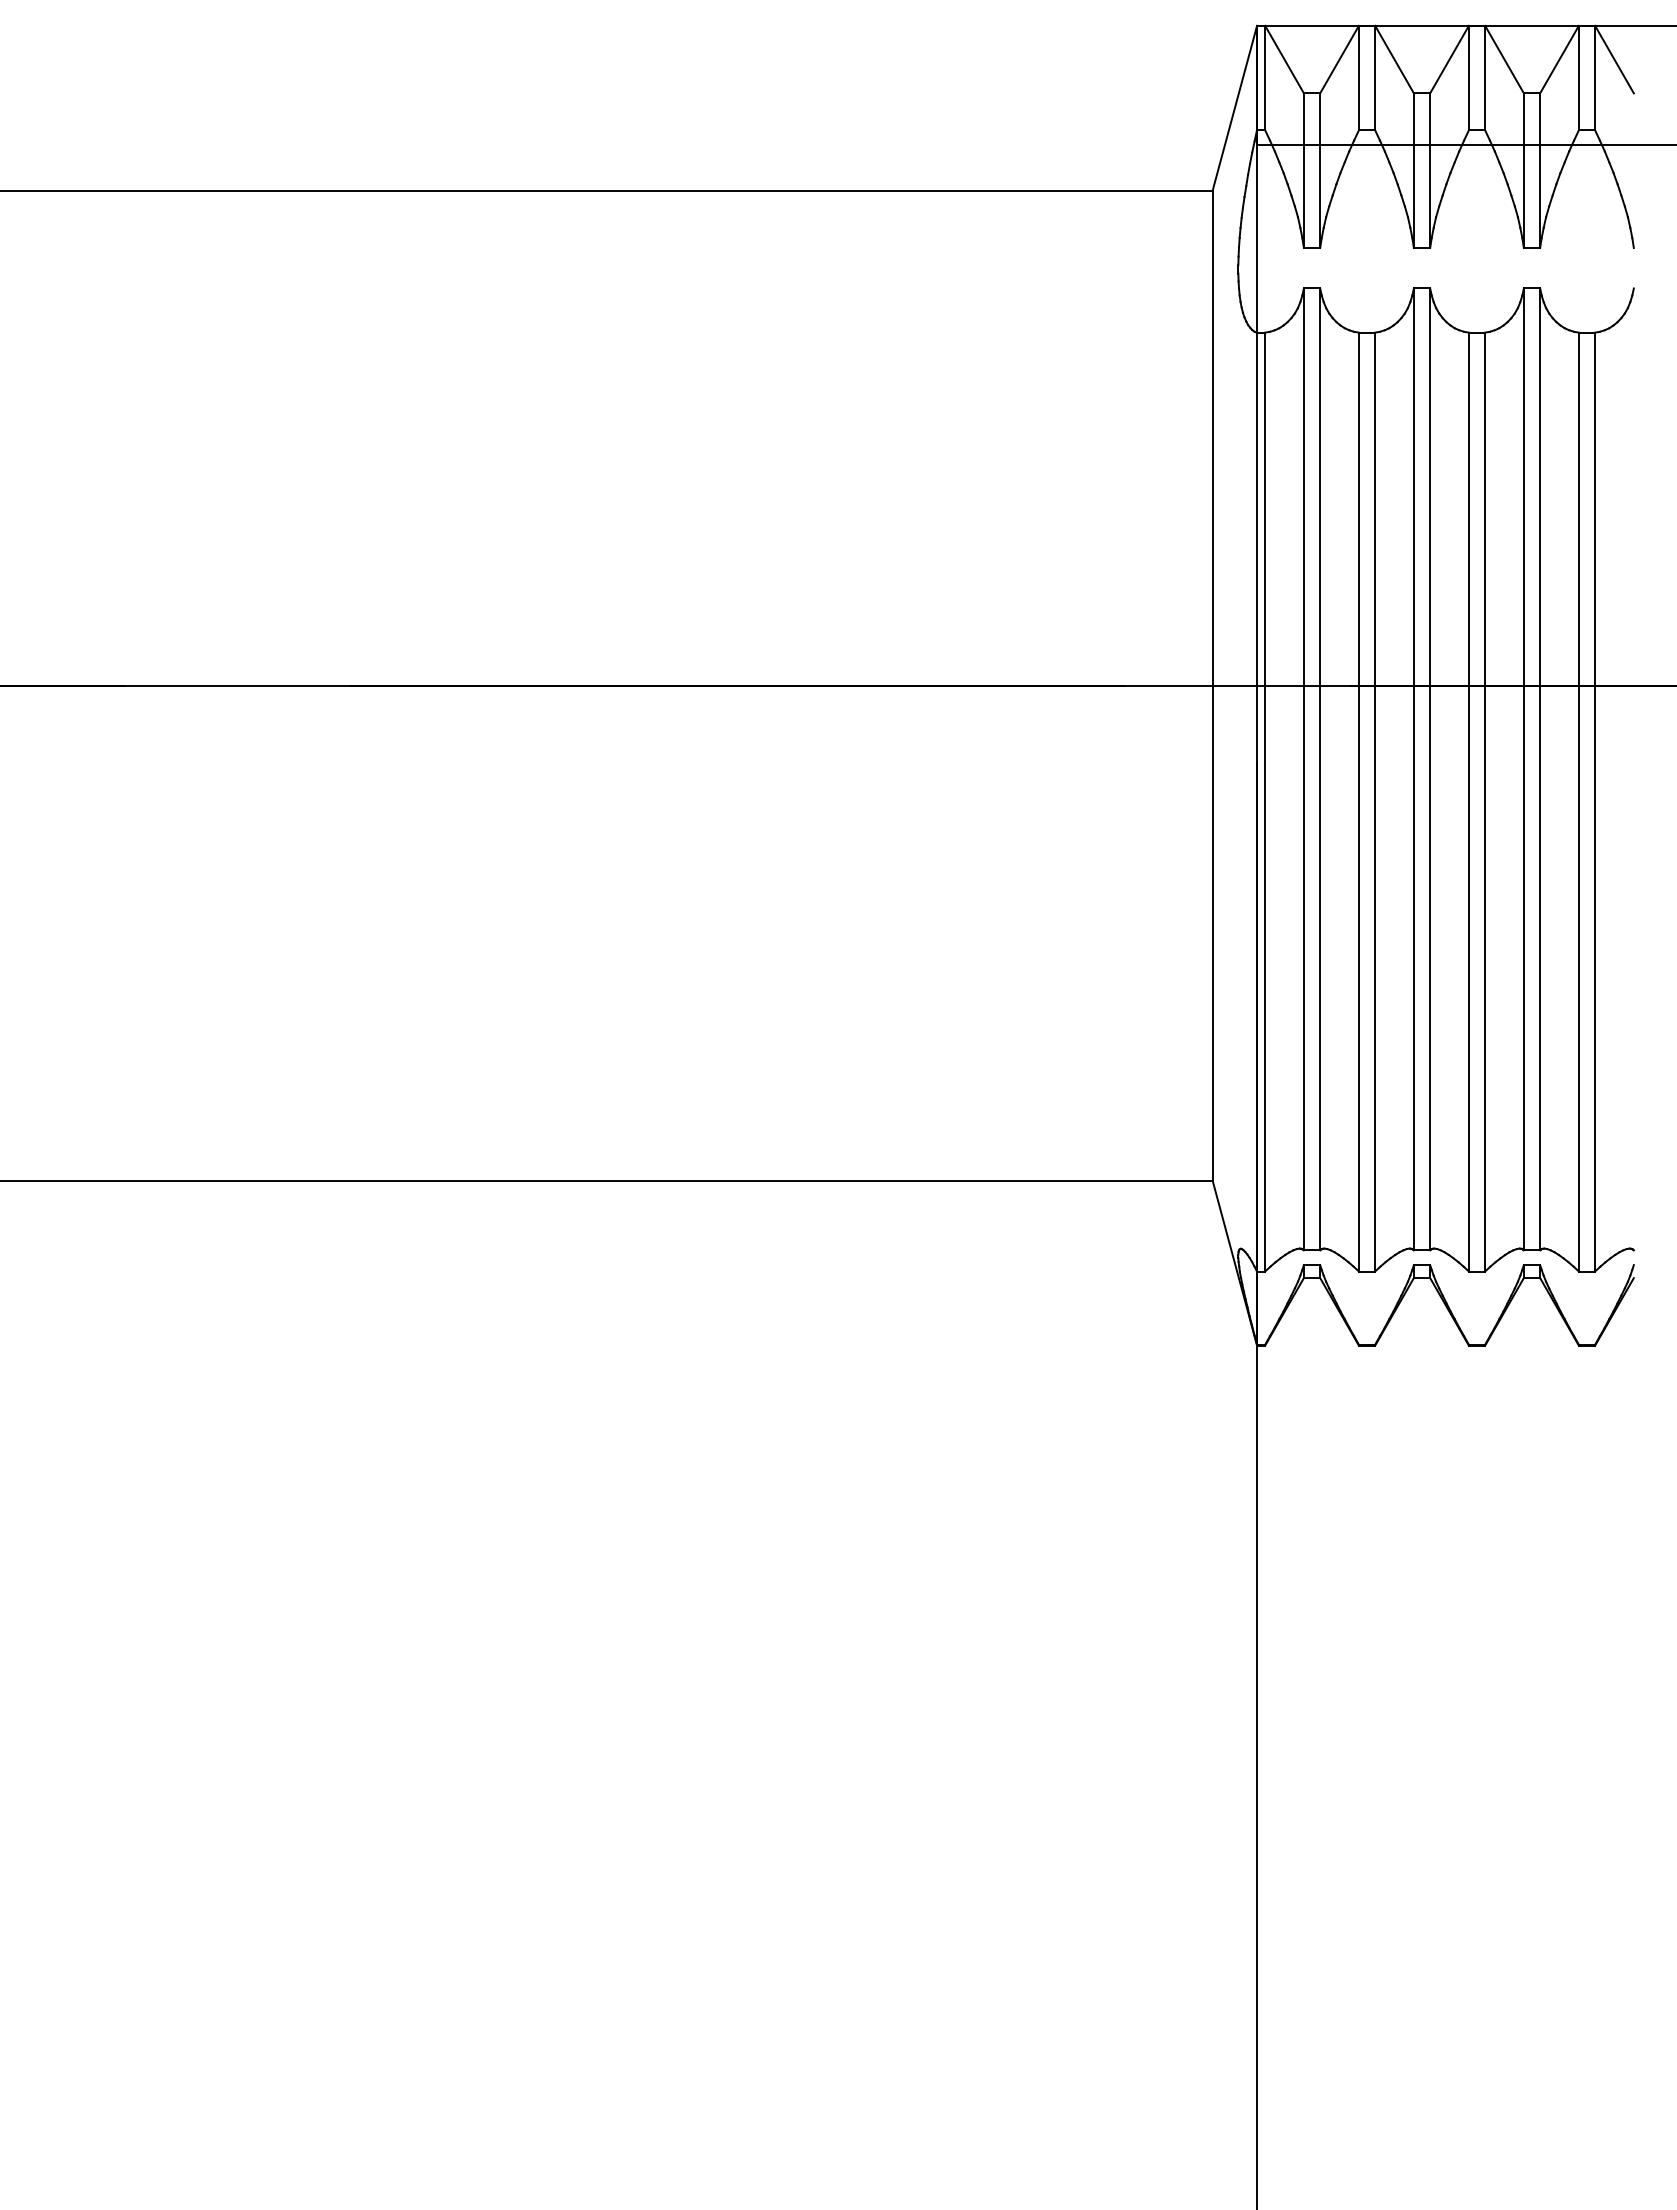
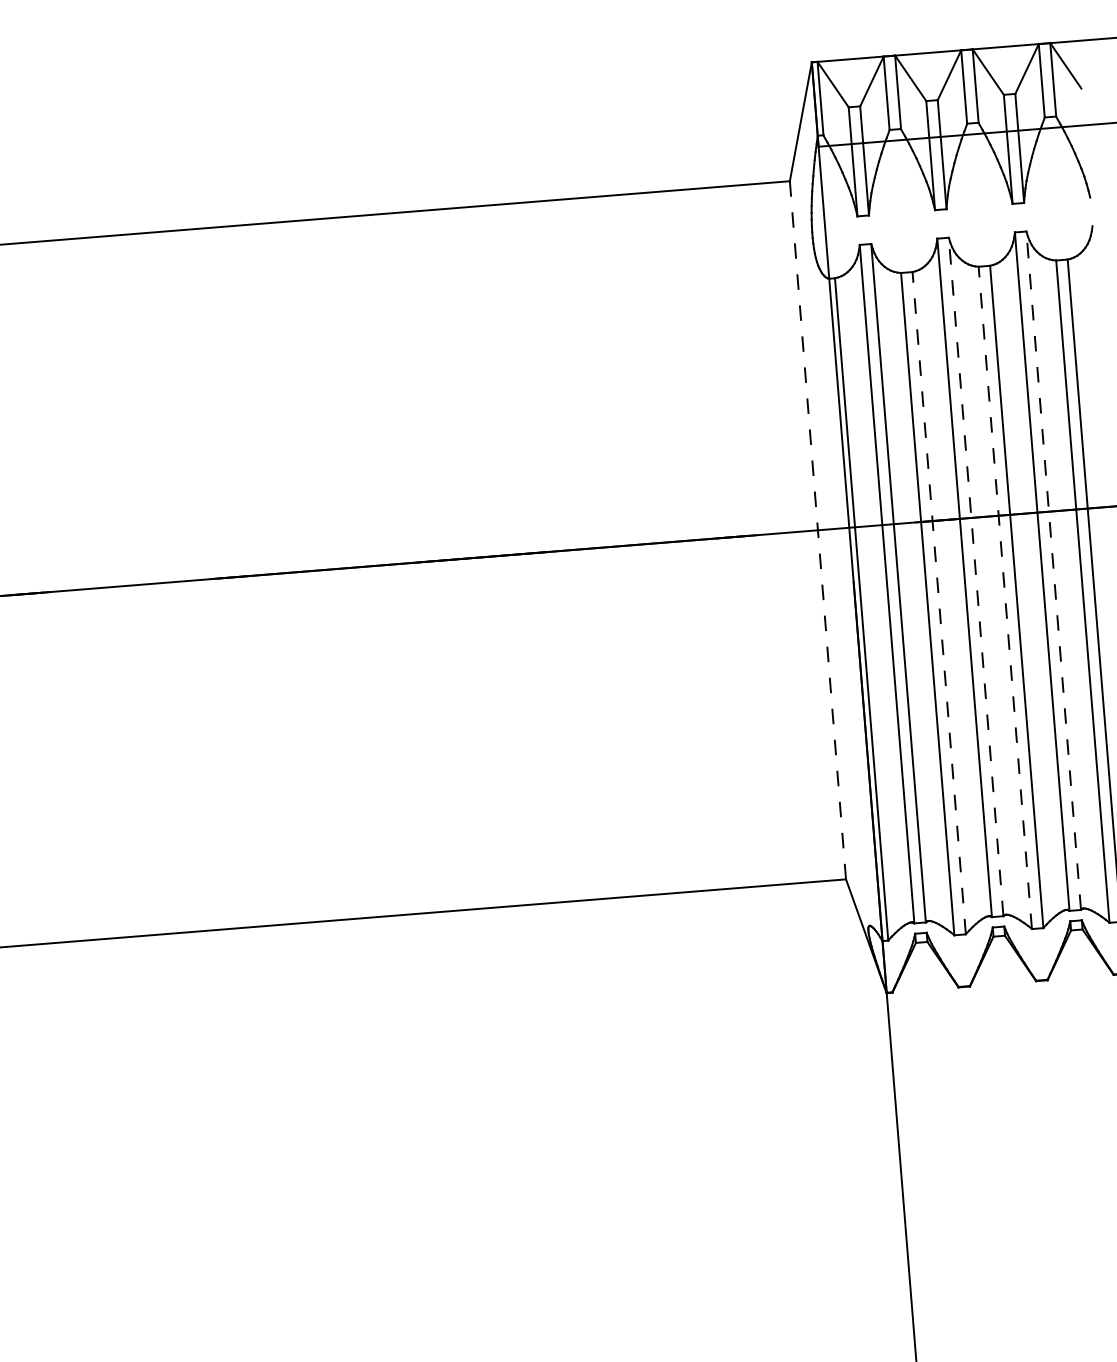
line: (1212, 685) -> (817, 530), solid -> dashed
line: (1430, 769) -> (976, 577), solid -> dashed
line: (1540, 769) -> (1053, 570), solid -> dashed
line: (1375, 802) -> (939, 603), solid -> dashed
line: (1468, 802) -> (1005, 598), solid -> dashed

